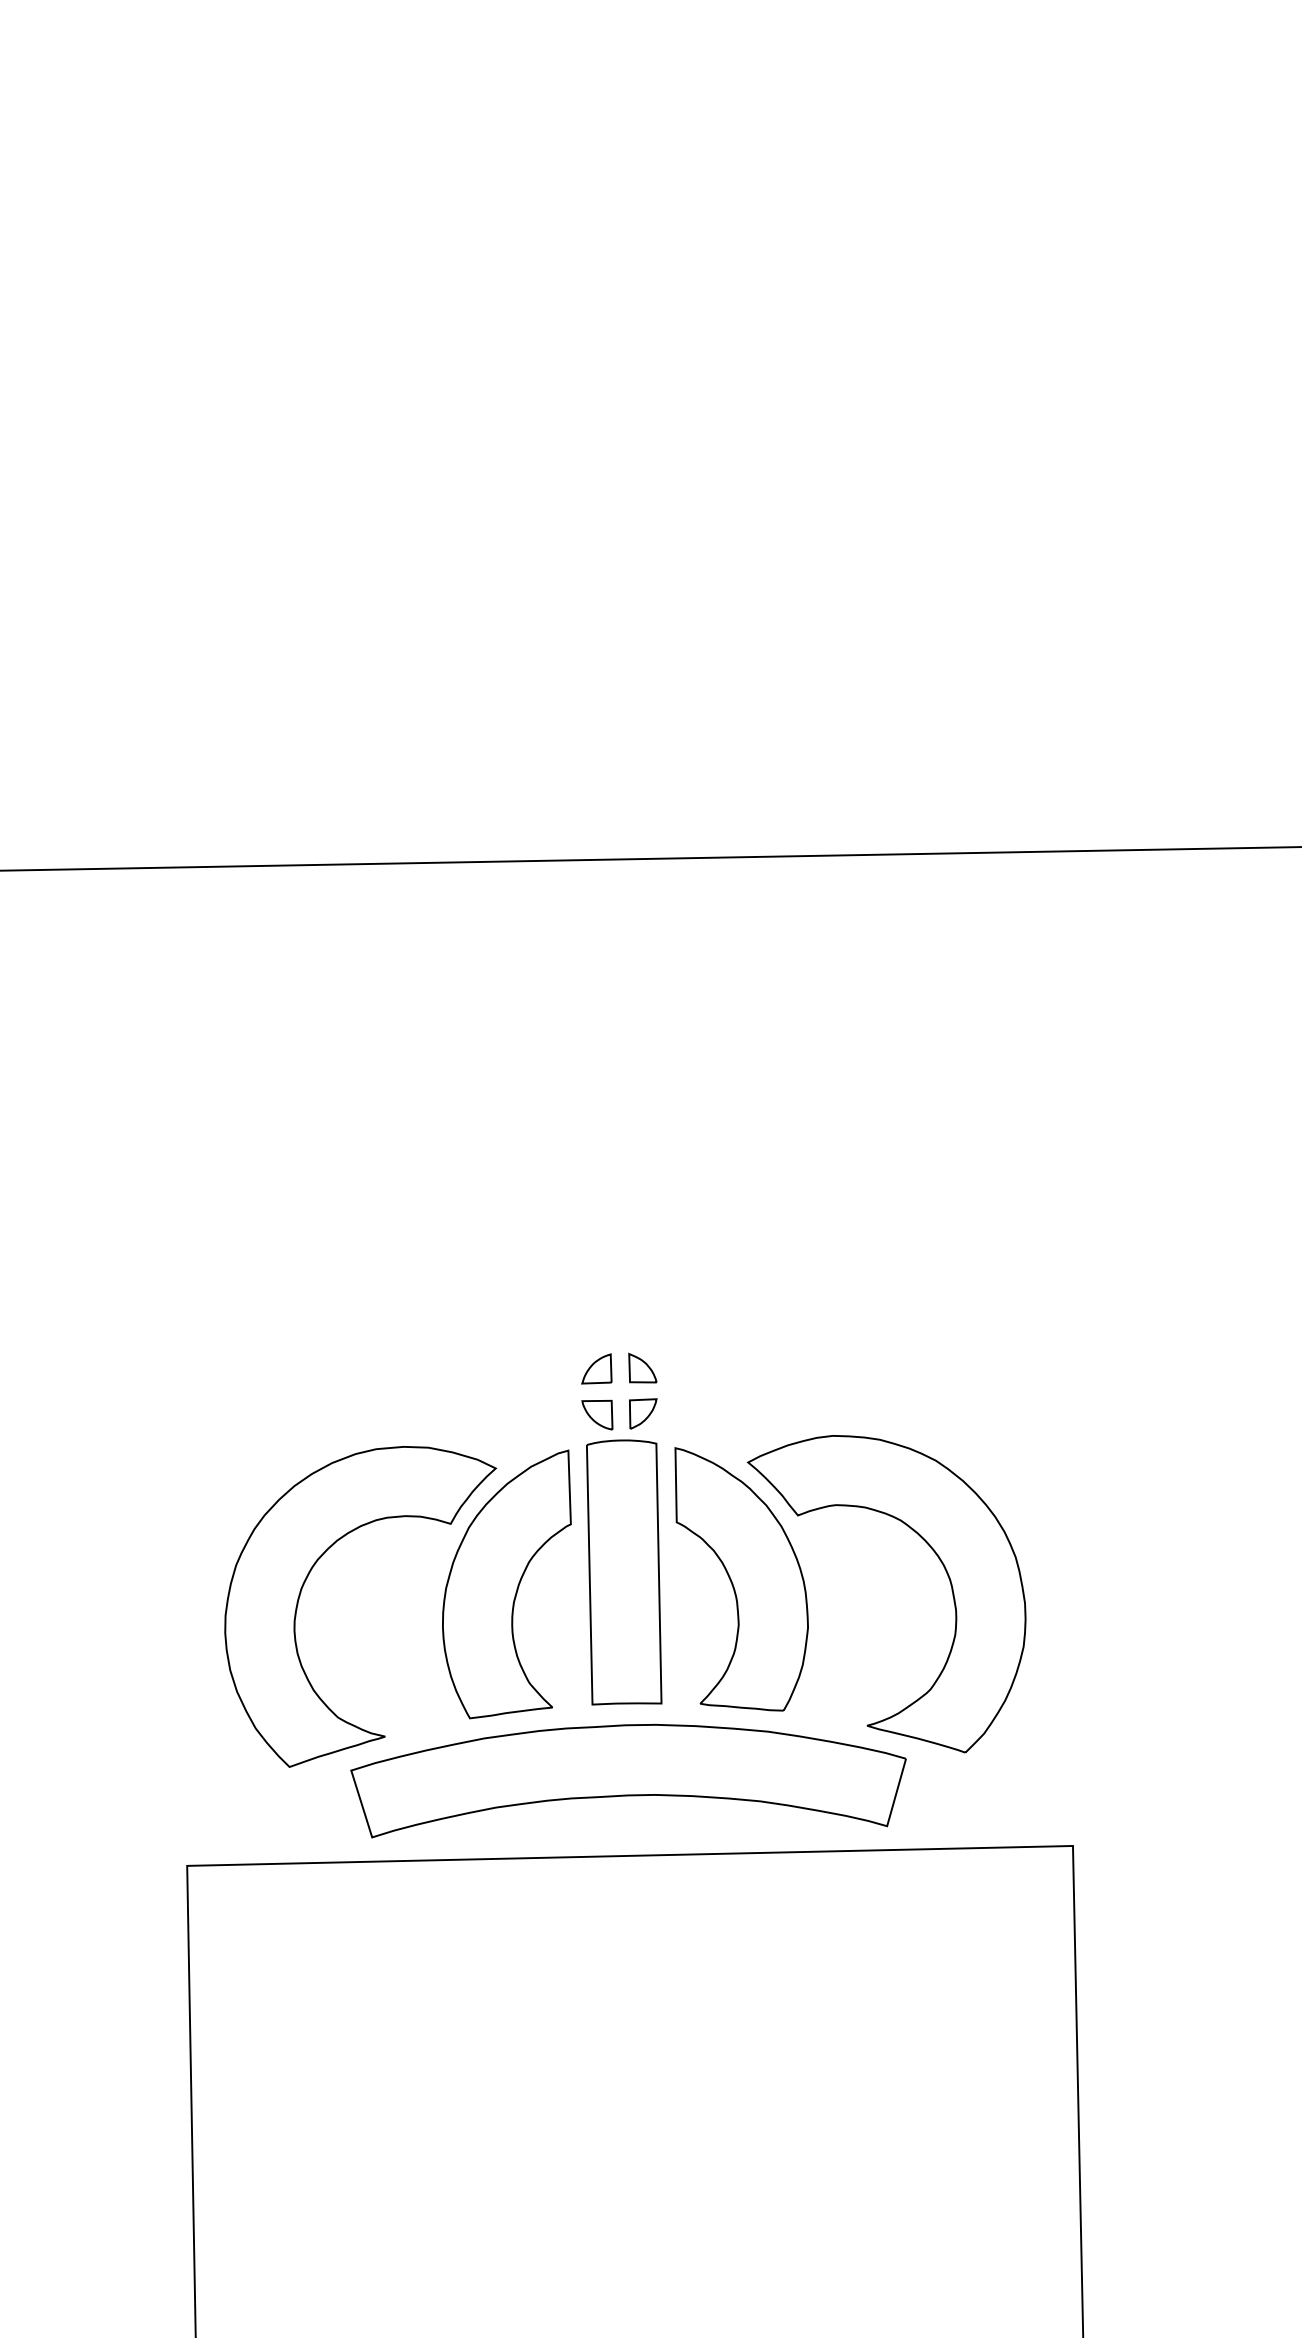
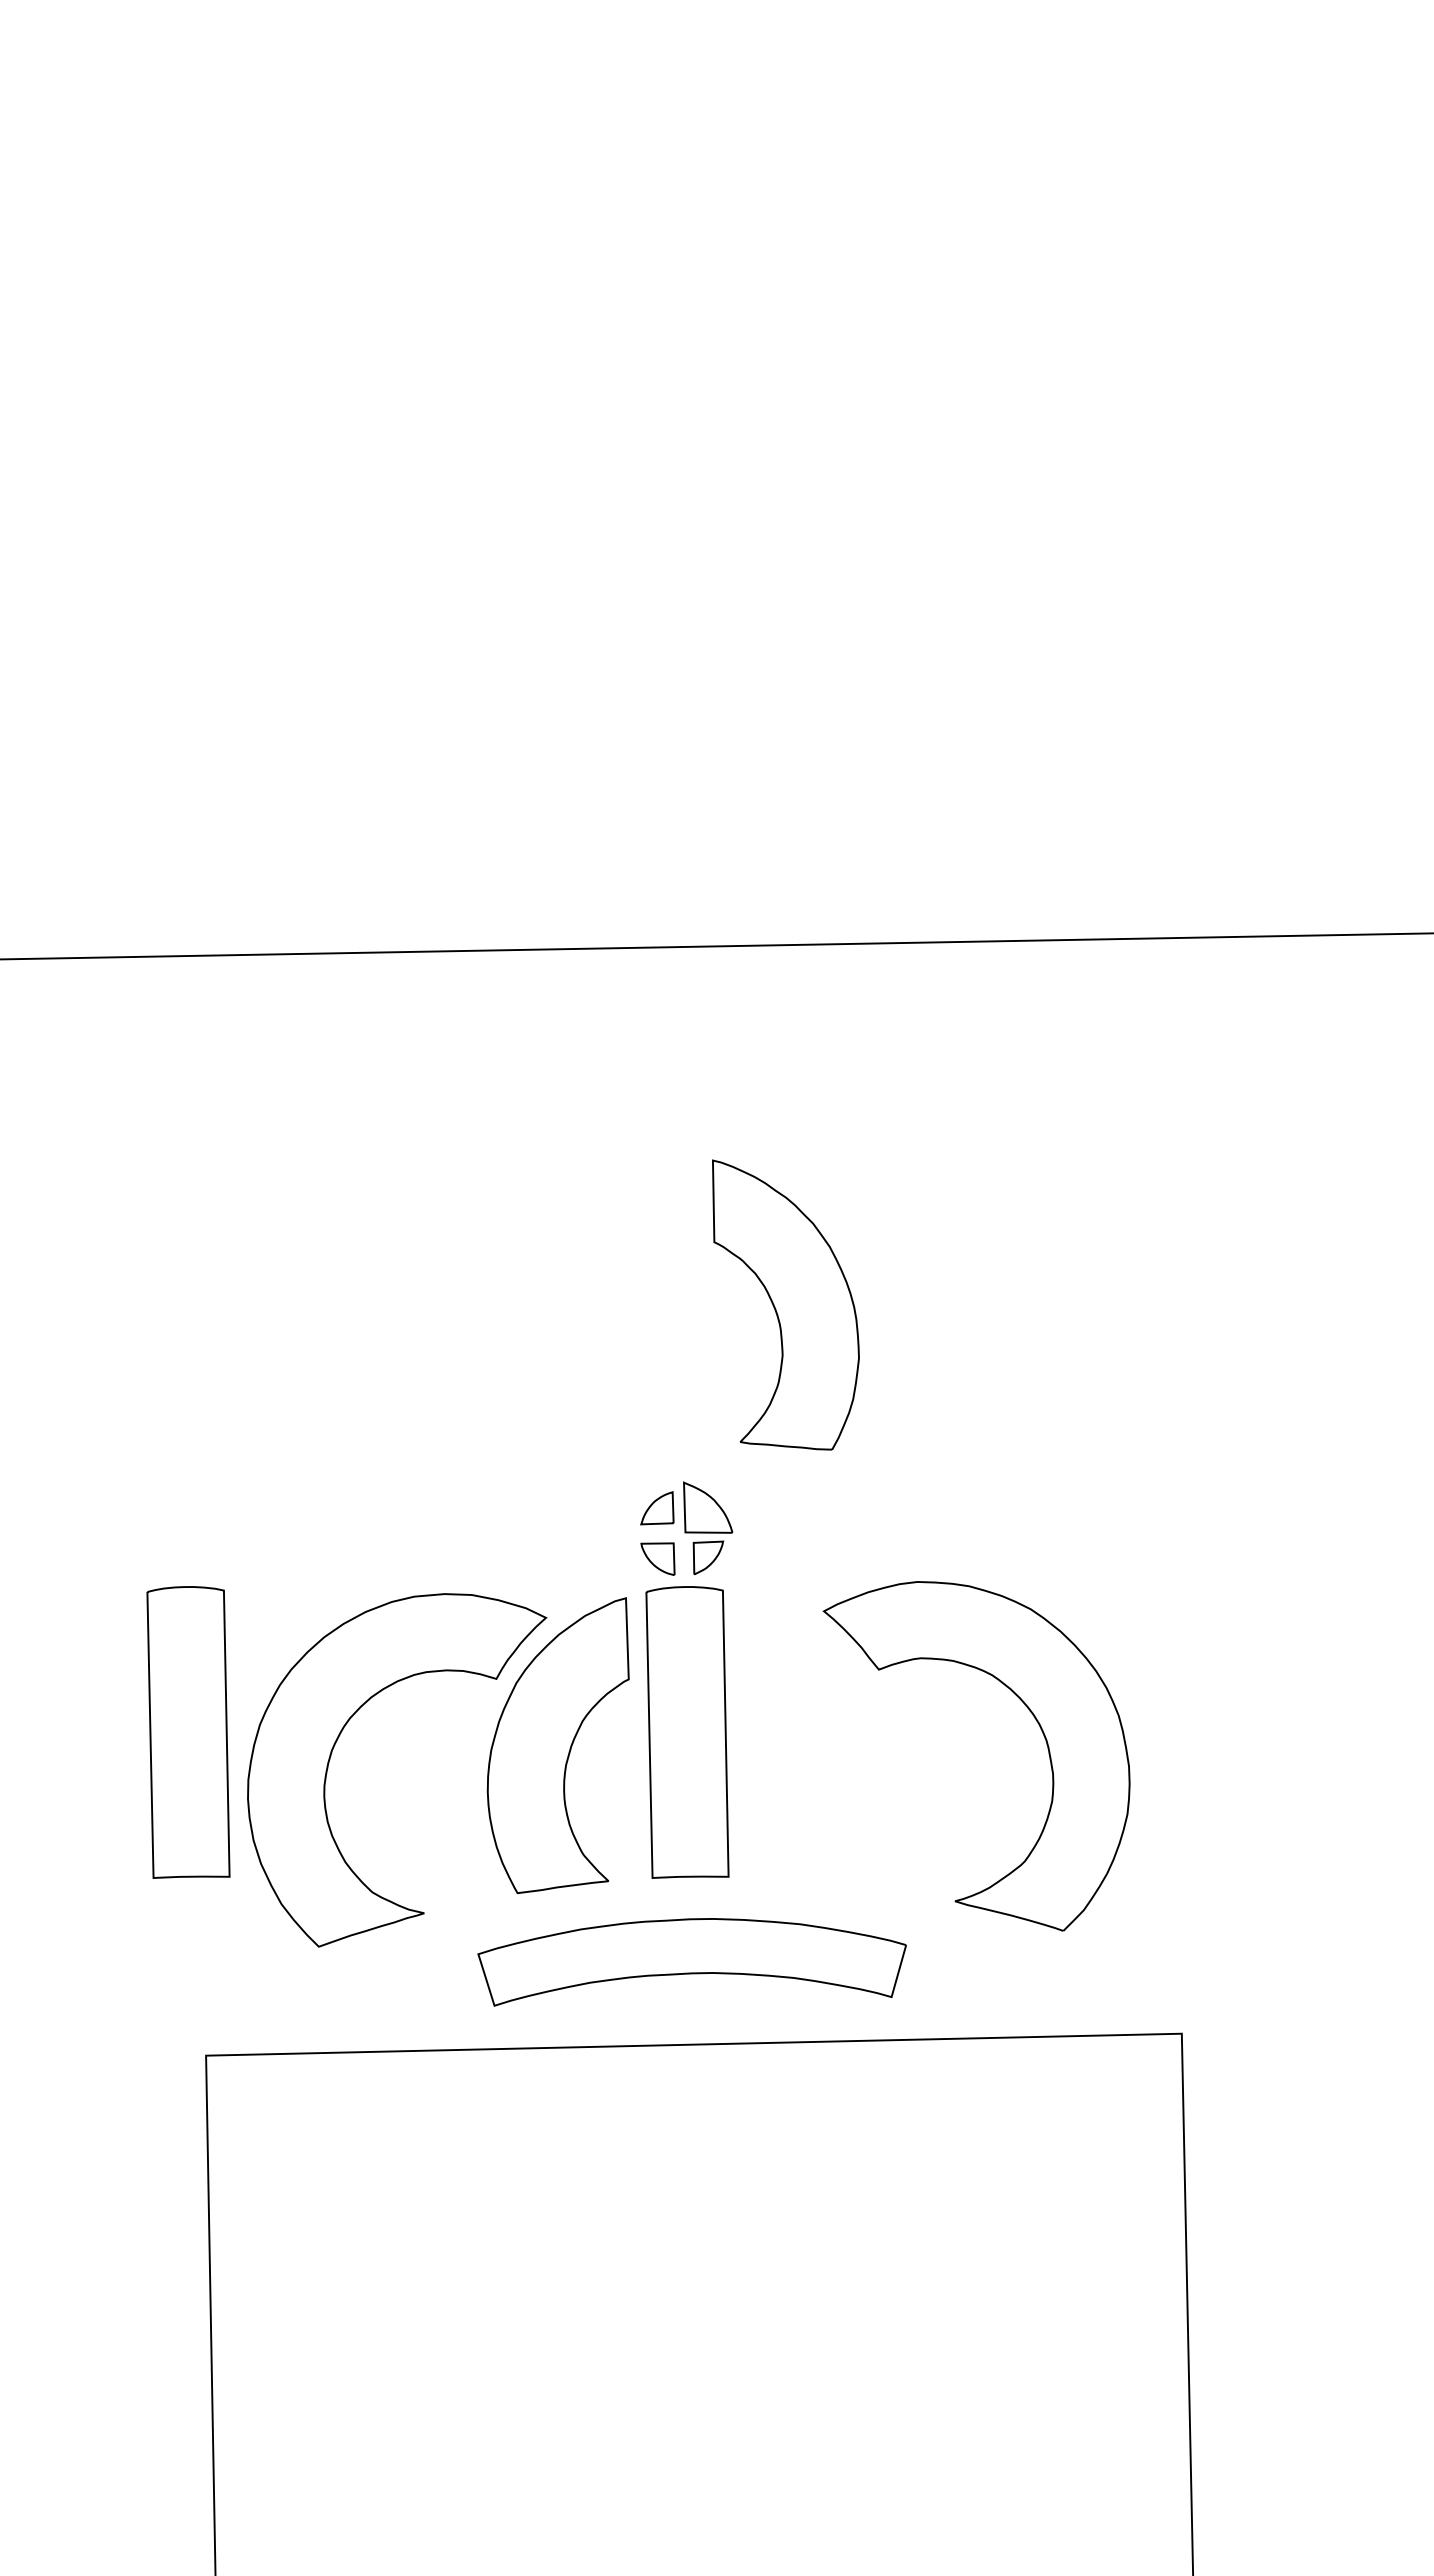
part: (642, 1367) -> (707, 1506), size x1.6
part: (171, 1572) -> (188, 1732), added
part: (741, 1578) -> (785, 1304), moved
part: (627, 1781) -> (691, 1962), size x0.7

